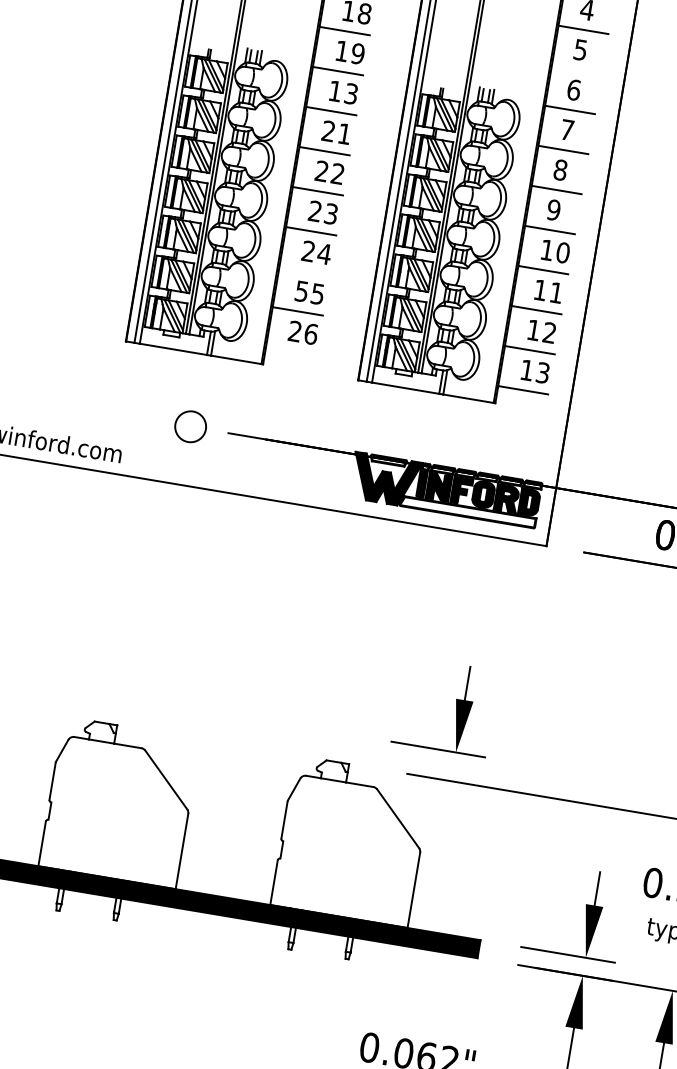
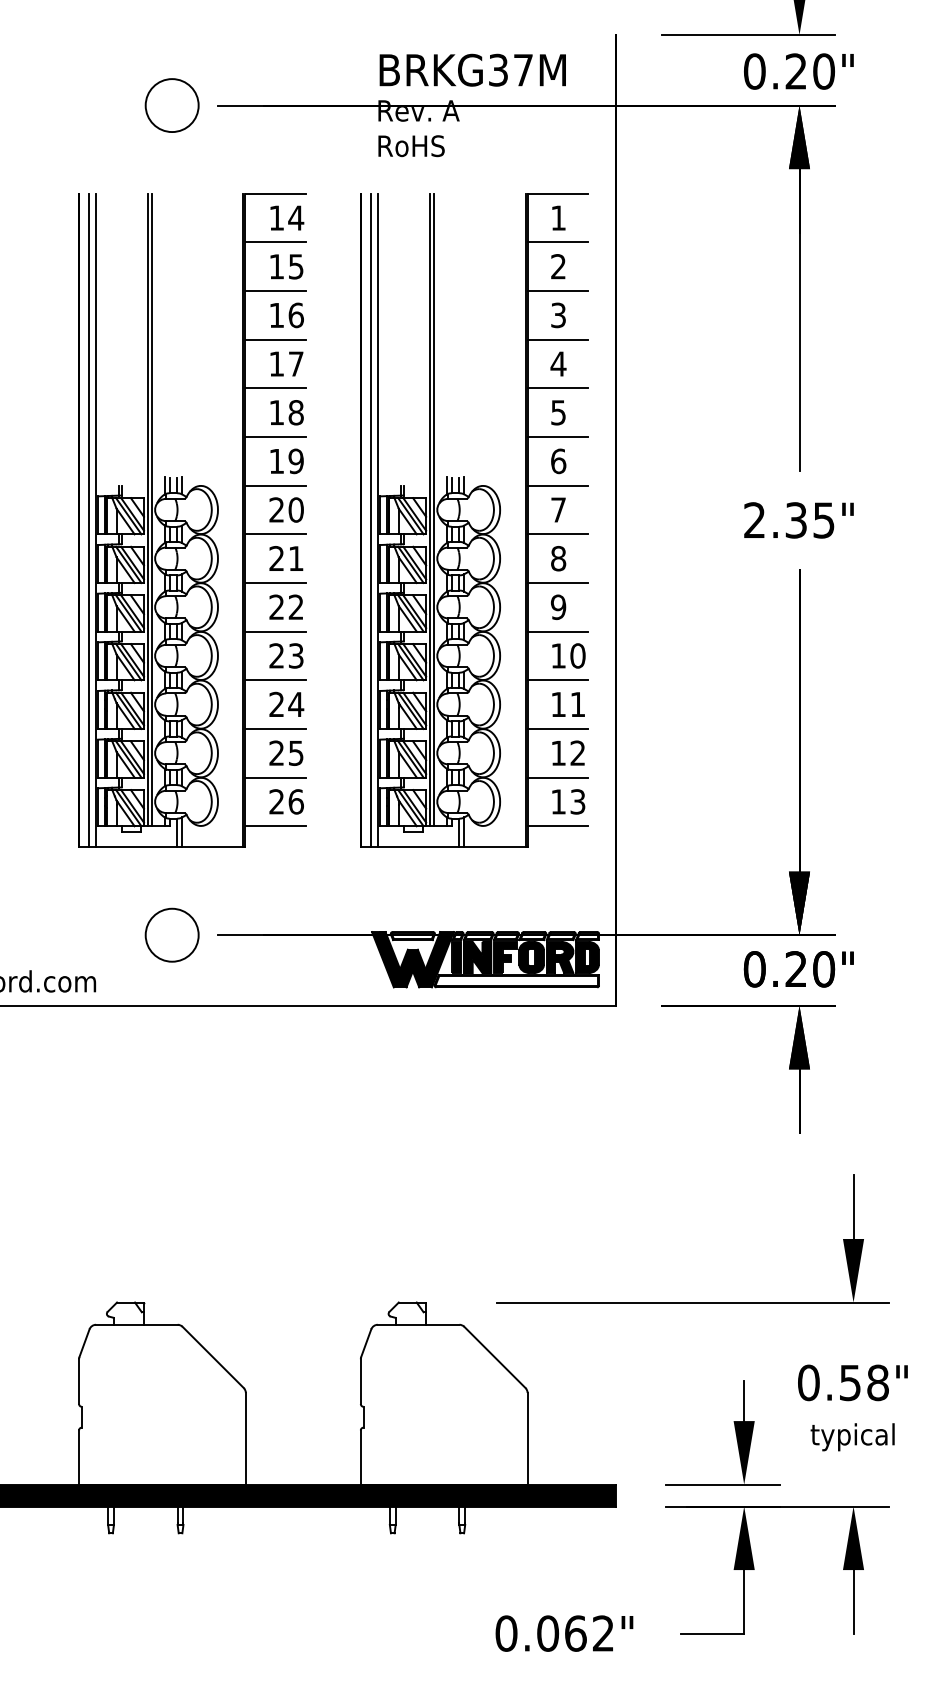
line: (576, 70) -> (557, 437), added
text: (343, 92) -> (286, 509), 13 -> 20
line: (304, 270) -> (275, 728), added
text: (301, 290) -> (276, 752), 55 -> 25
line: (290, 351) -> (275, 826), added
circle: (190, 426) -> (171, 934), size x1.43
part: (455, 704) -> (540, 1211), removed

